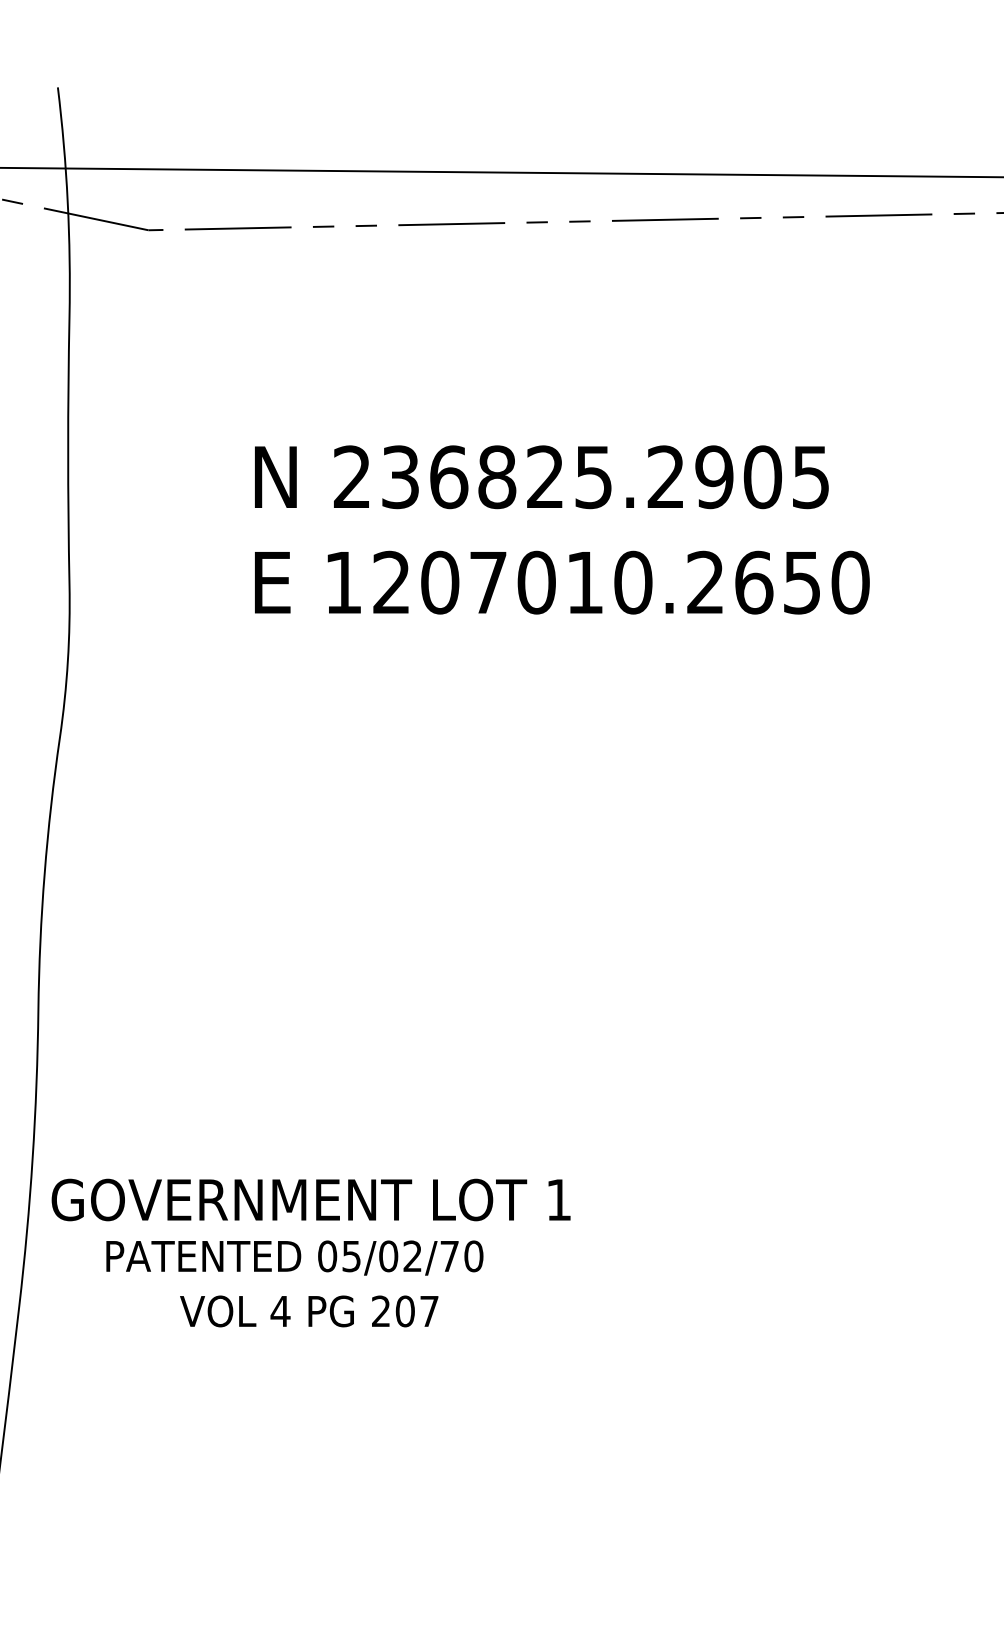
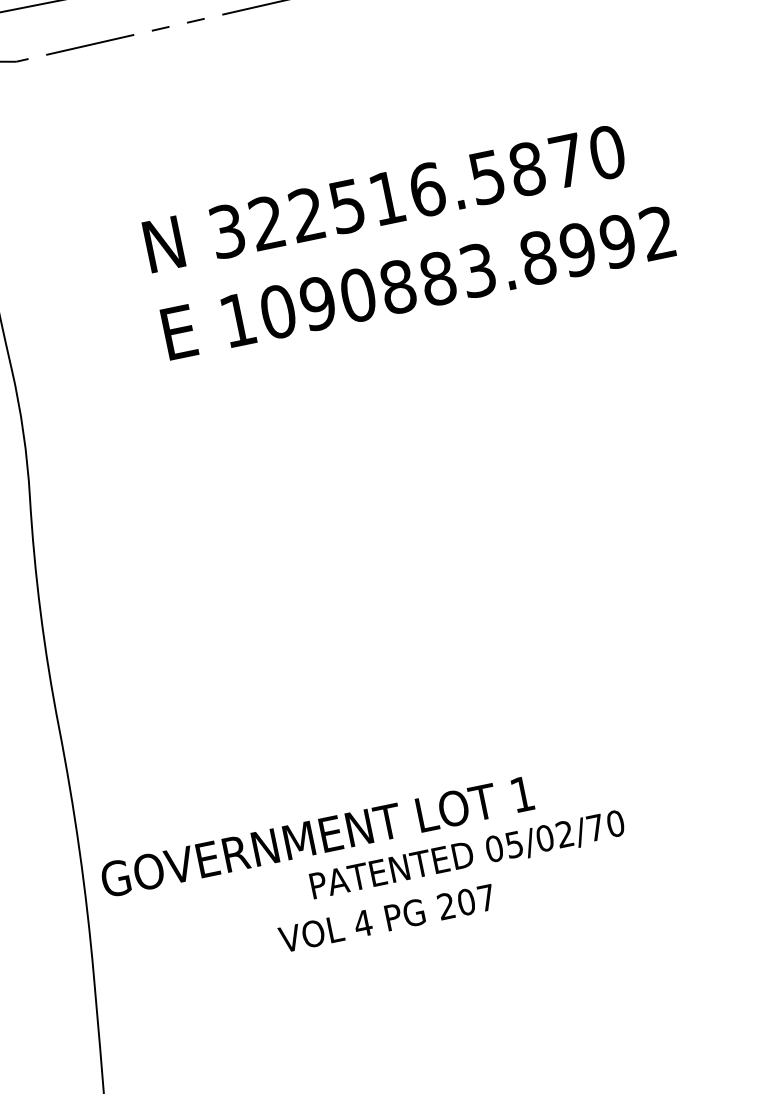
text: (582, 477) -> (418, 192), 236825.2905 -> 322516.5870
text: (620, 582) -> (467, 272), 1207010.2650 -> 1090883.8992
text: (294, 1257) -> (467, 855), moved
text: (309, 1311) -> (387, 918), moved

